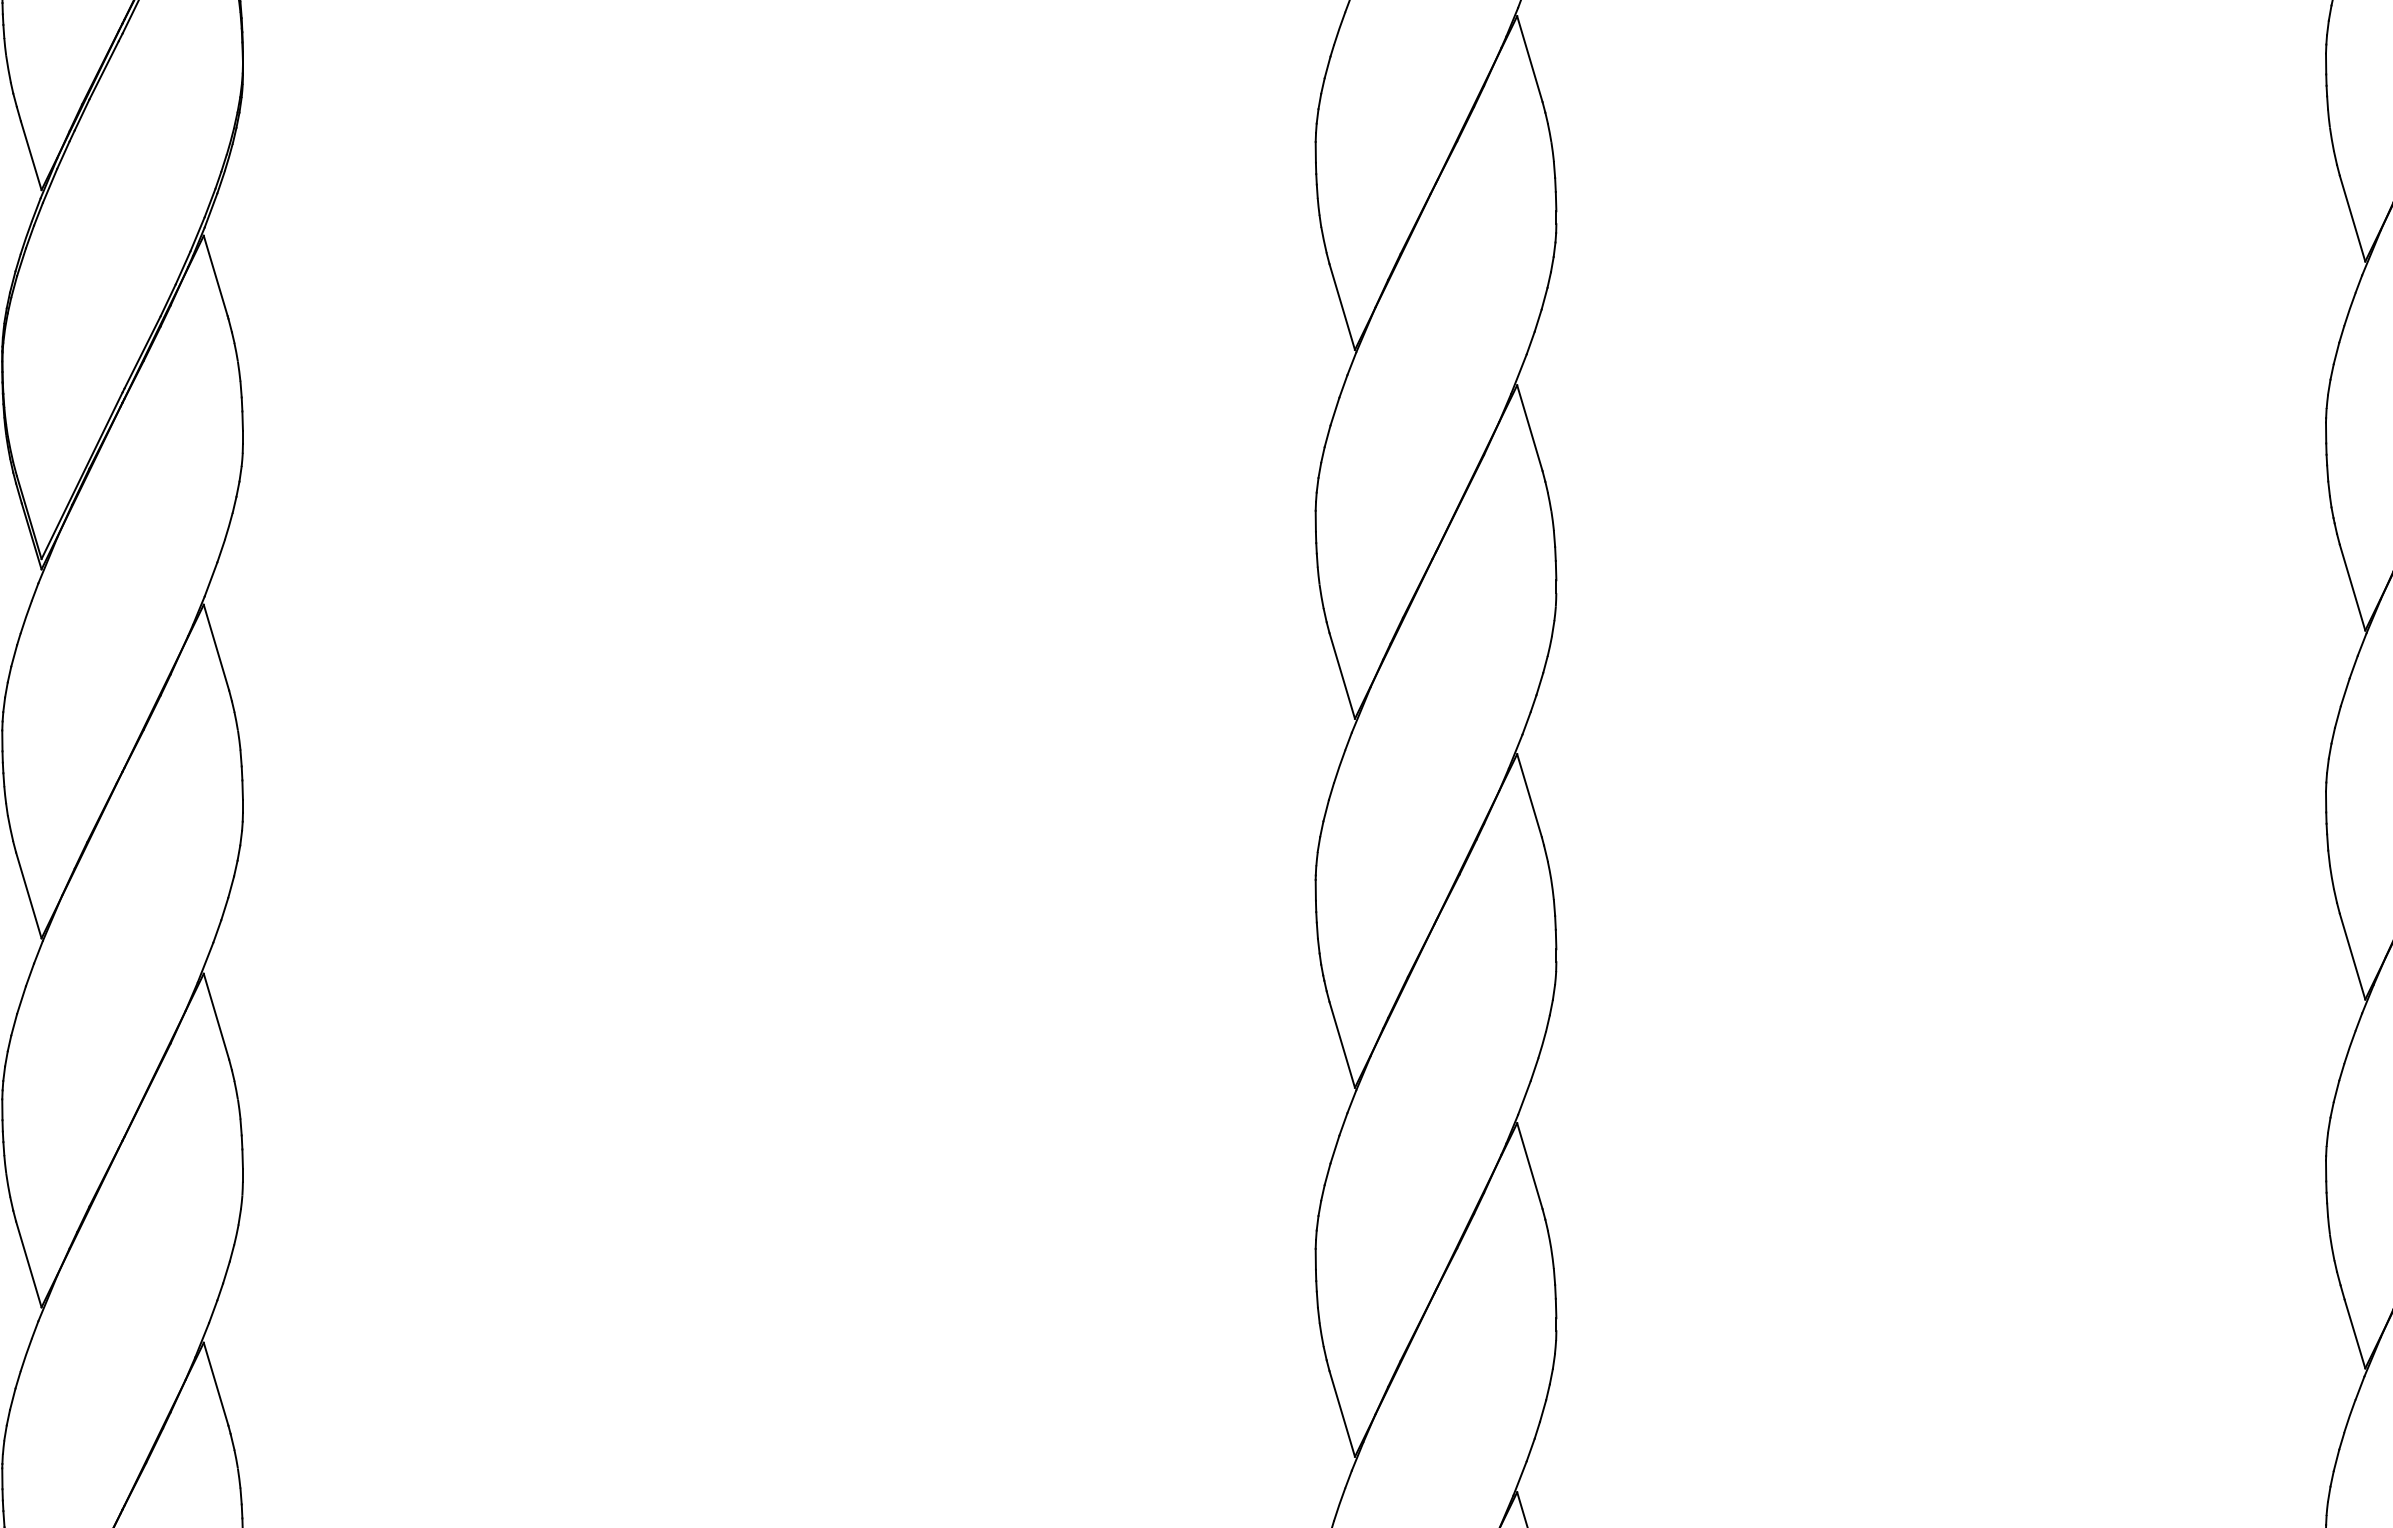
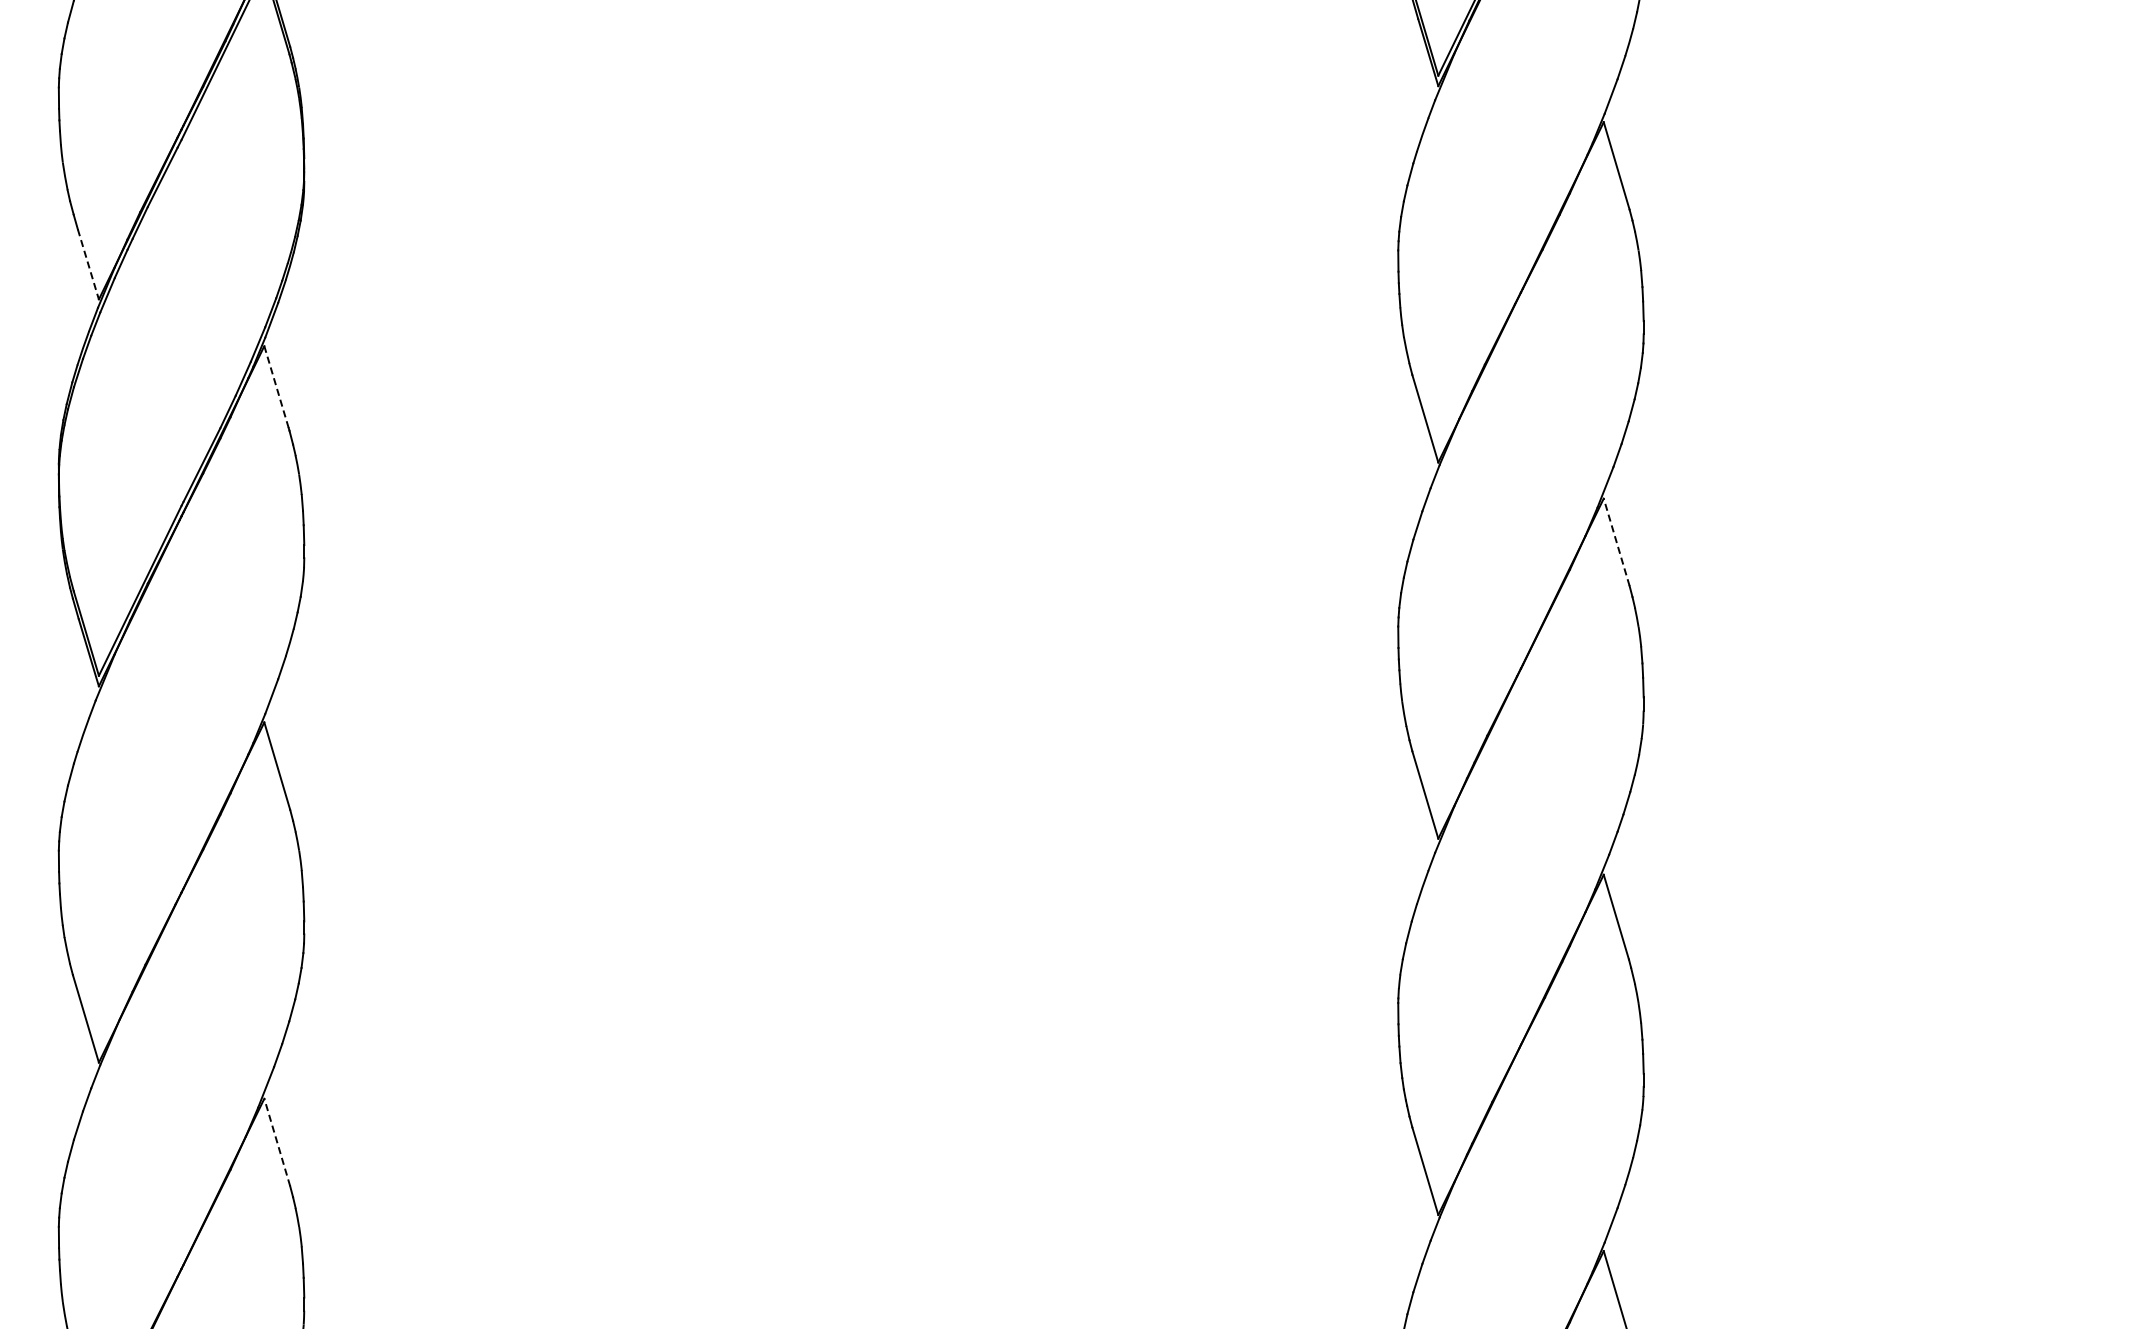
line: (31, 155) -> (88, 264), solid -> dashed
line: (215, 275) -> (276, 386), solid -> dashed
line: (1529, 428) -> (1616, 542), solid -> dashed
line: (216, 1016) -> (277, 1142), solid -> dashed

